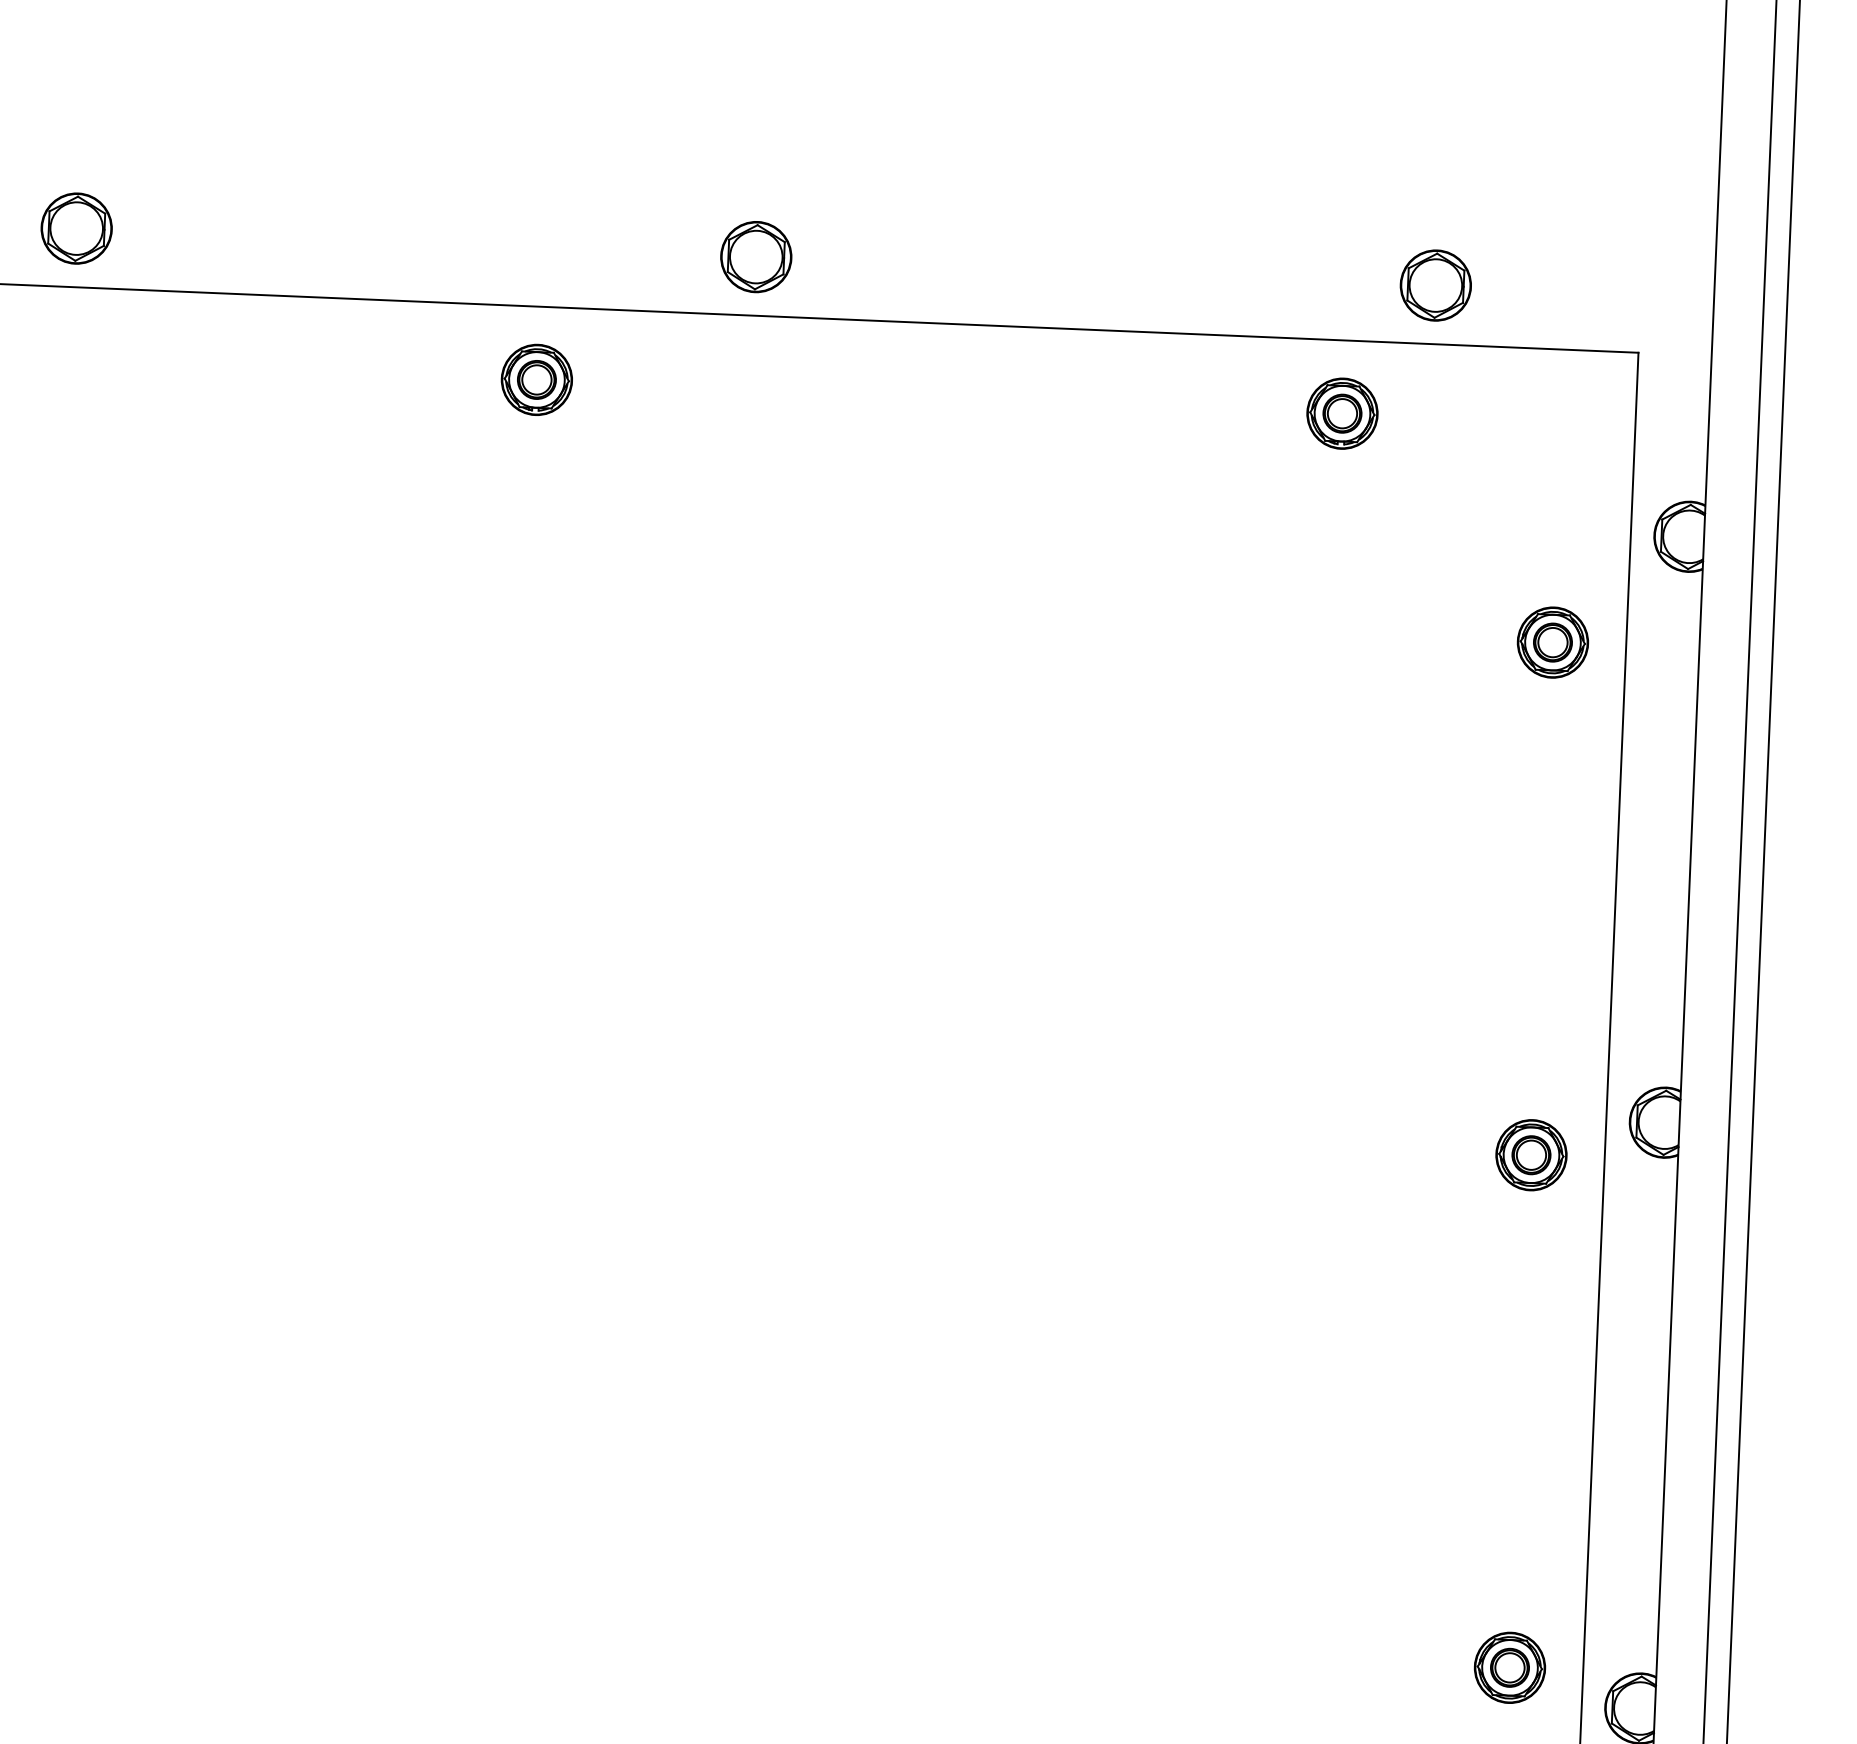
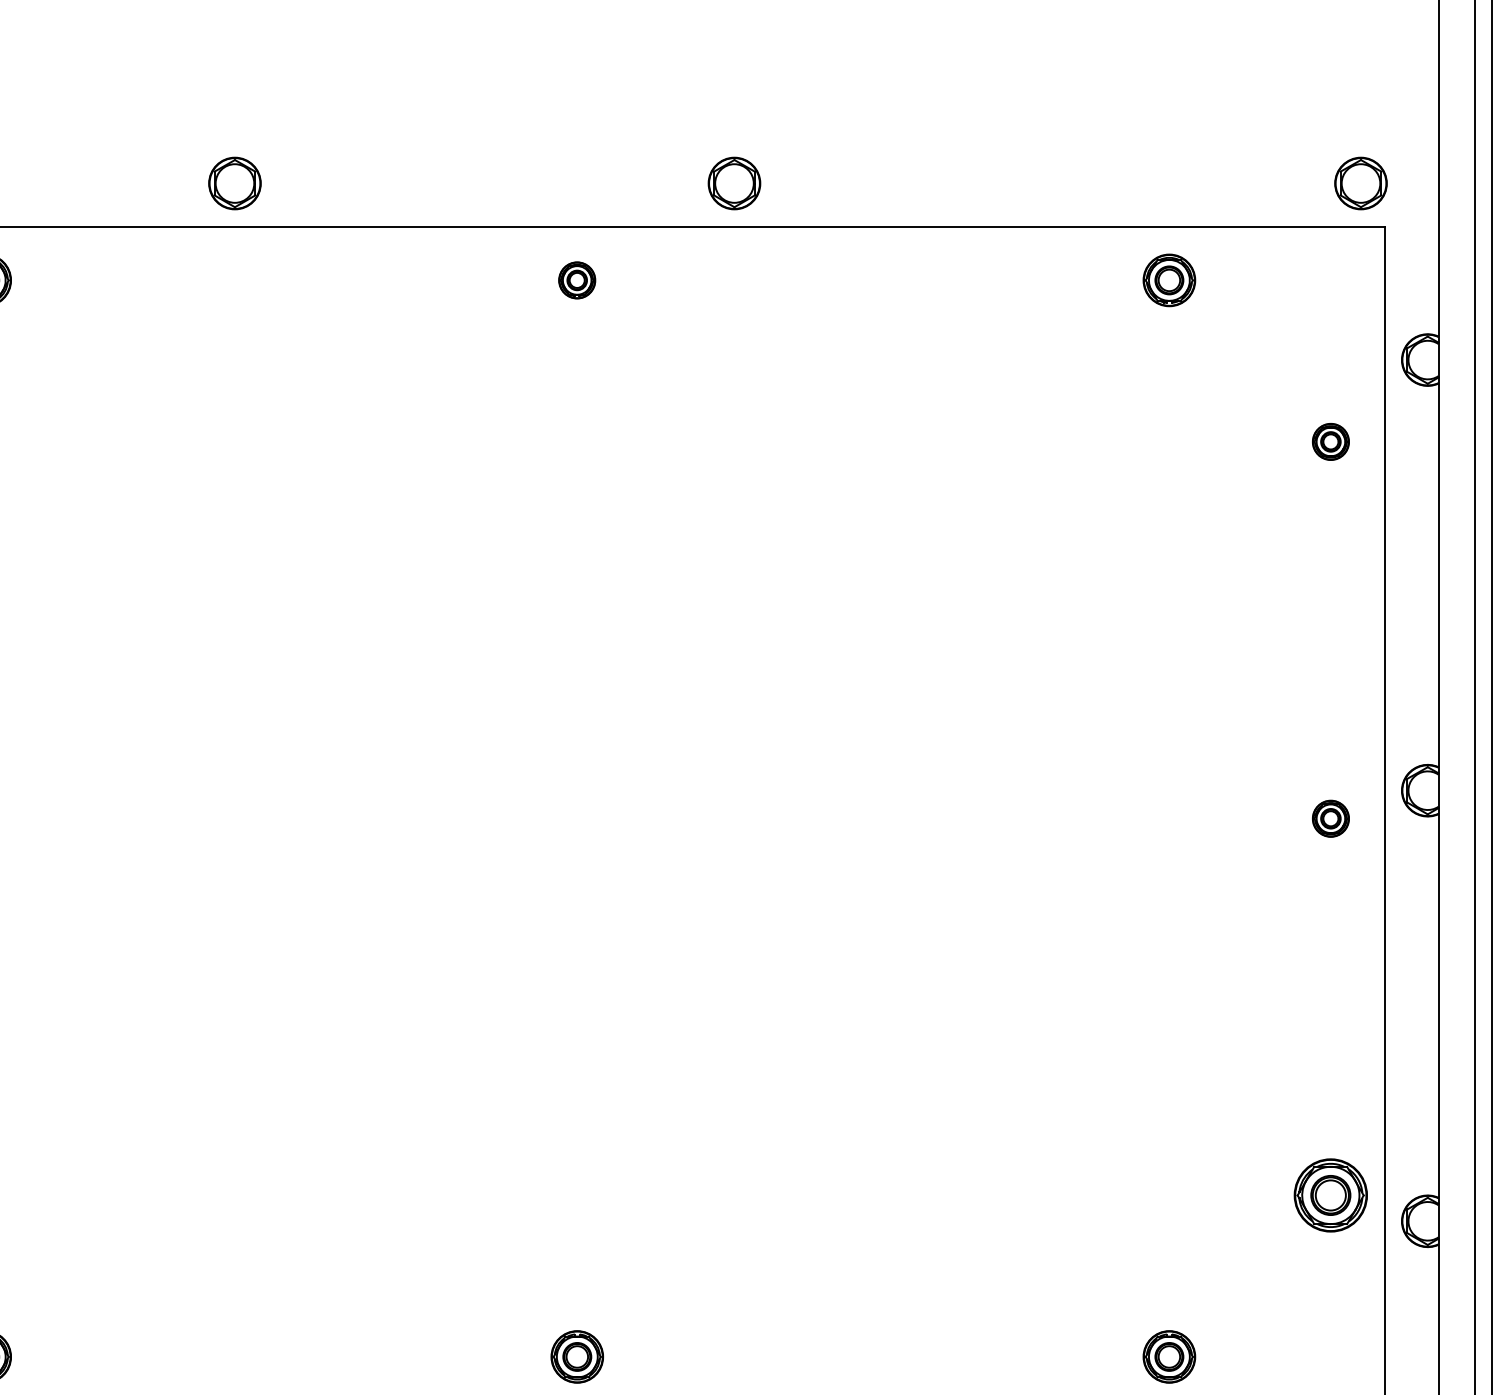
part: (1435, 285) -> (1360, 183), moved
part: (535, 380) -> (576, 280), size x0.7
part: (1552, 642) -> (1330, 441), size x0.7
part: (1530, 1154) -> (1330, 818), size x0.7
part: (1509, 1667) -> (1330, 1195), size x1.4

